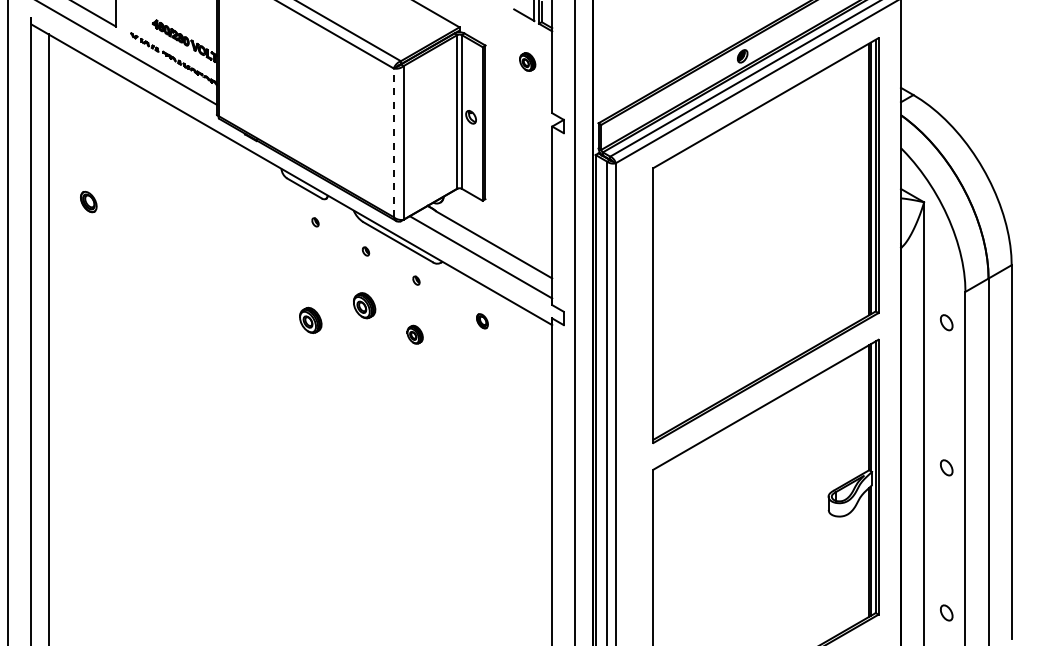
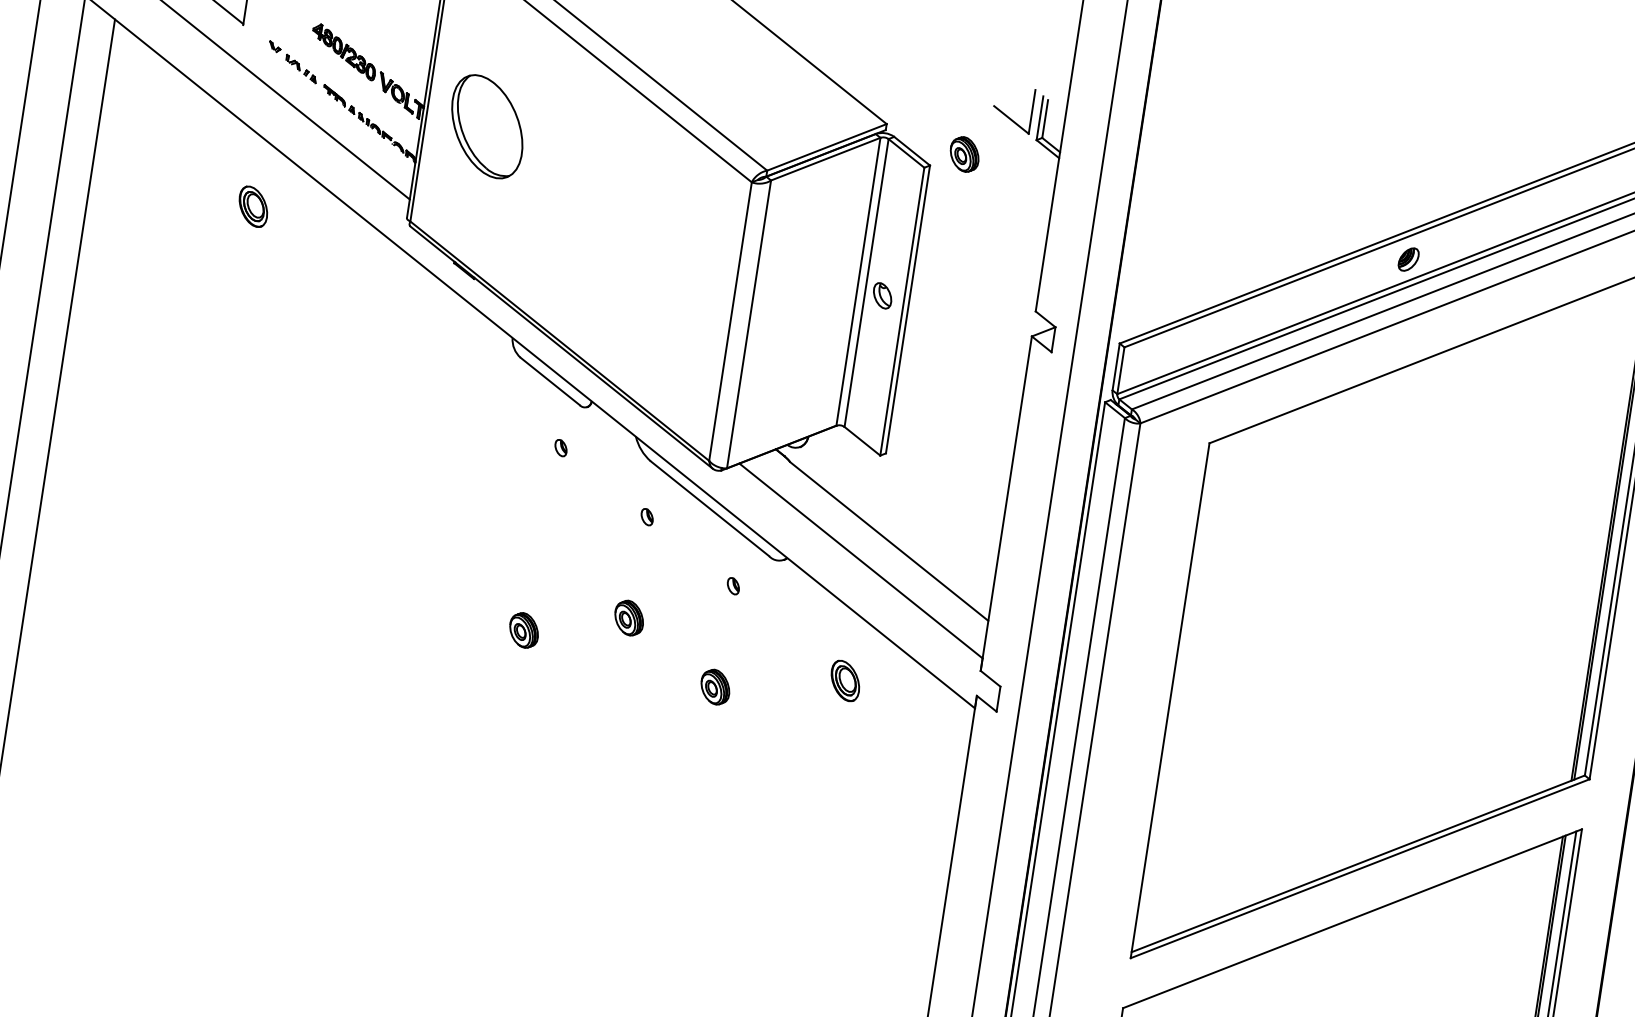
part: (251, 60) -> (487, 126), added
part: (527, 61) -> (964, 153), moved
line: (393, 142) -> (730, 320), dashed -> solid
part: (88, 201) -> (253, 205), moved
part: (364, 305) -> (628, 617), size x0.71
part: (310, 320) -> (523, 630), size x0.71
part: (482, 321) -> (845, 681), size x1.43

